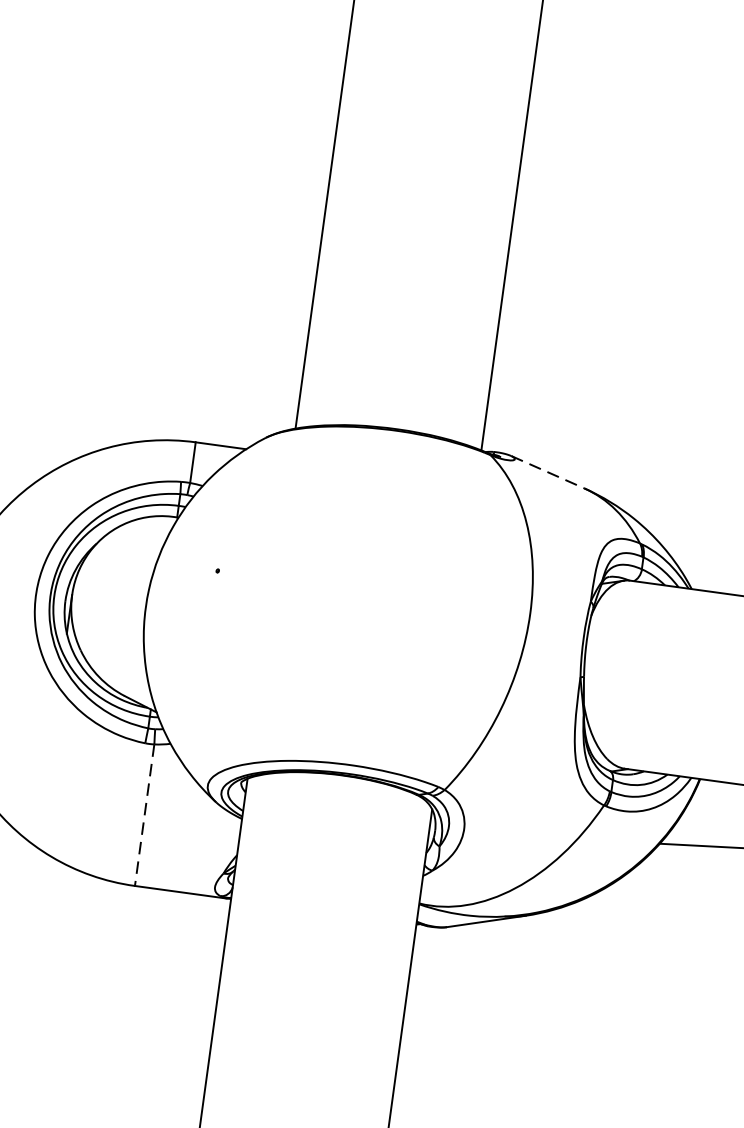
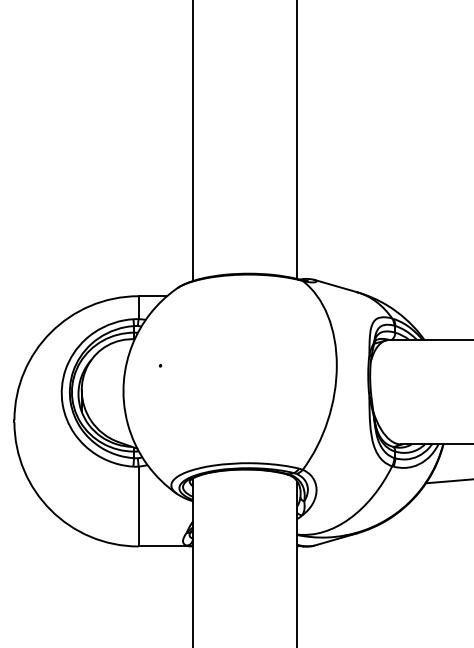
line: (548, 473) -> (336, 286), dashed -> solid
line: (144, 815) -> (138, 506), dashed -> solid

